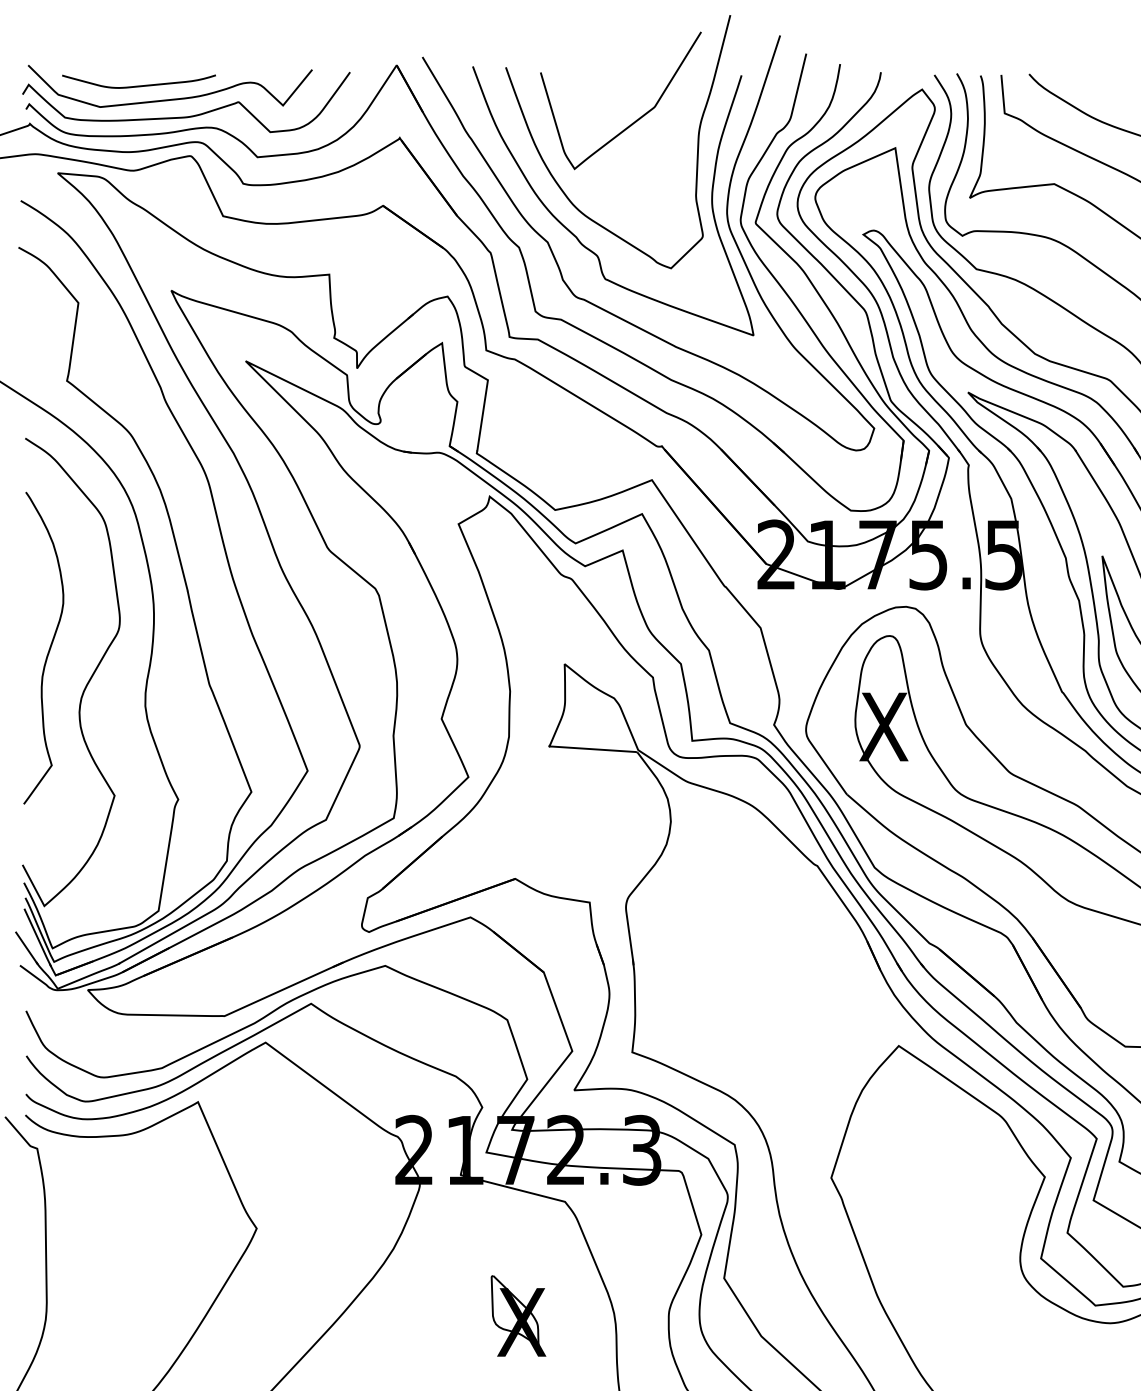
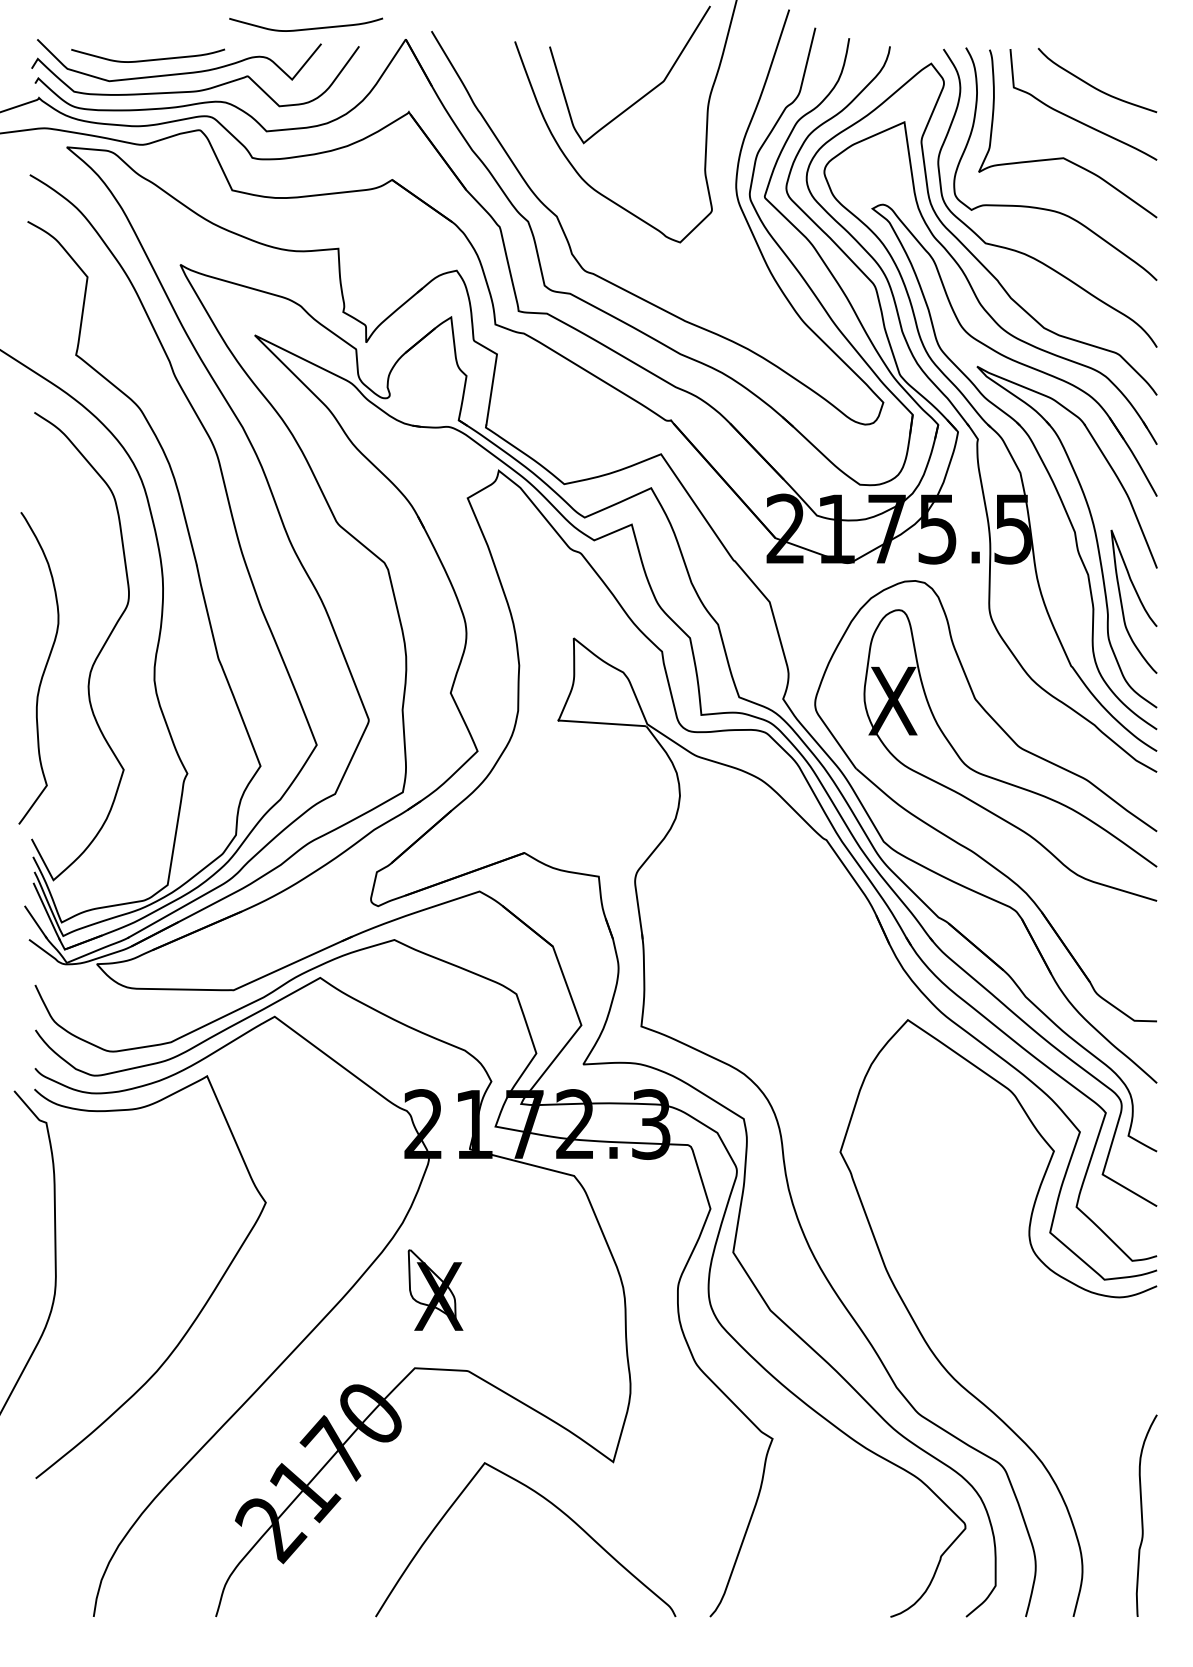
curve: (297, 54) -> (306, 28), added
curve: (577, 237) -> (586, 211), removed
curve: (48, 650) -> (43, 670), moved
part: (518, 1315) -> (435, 1289), moved

